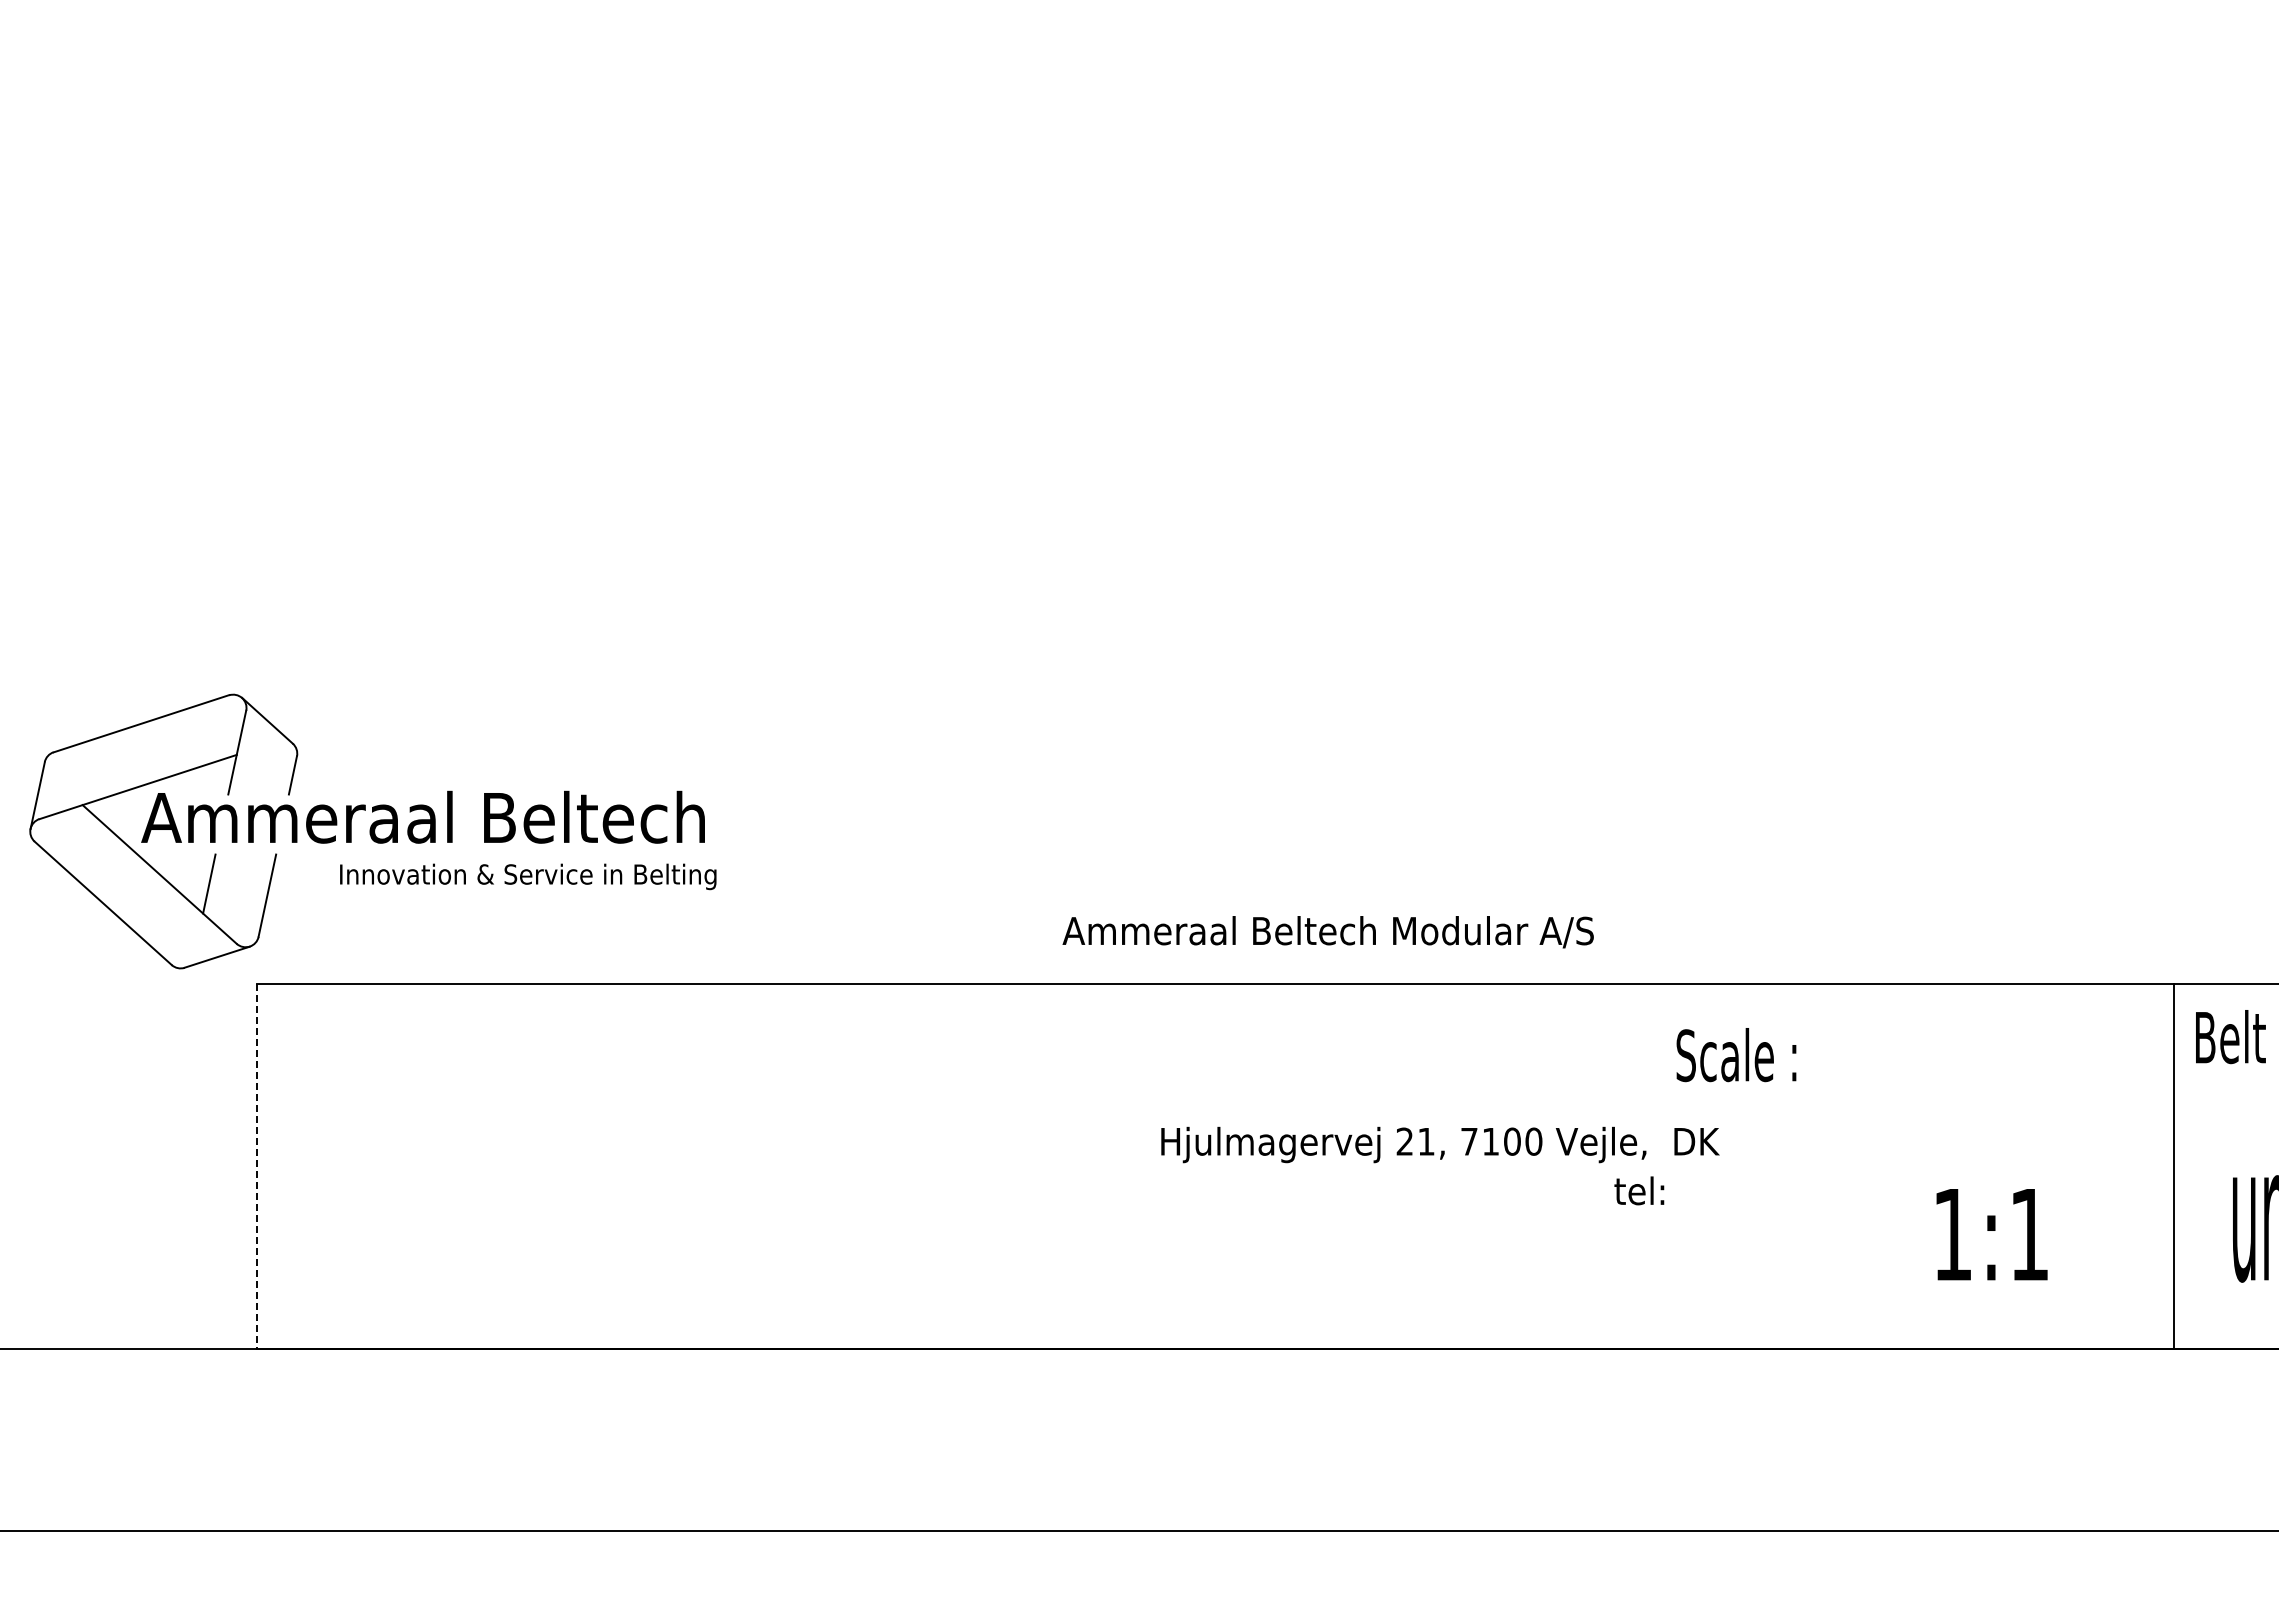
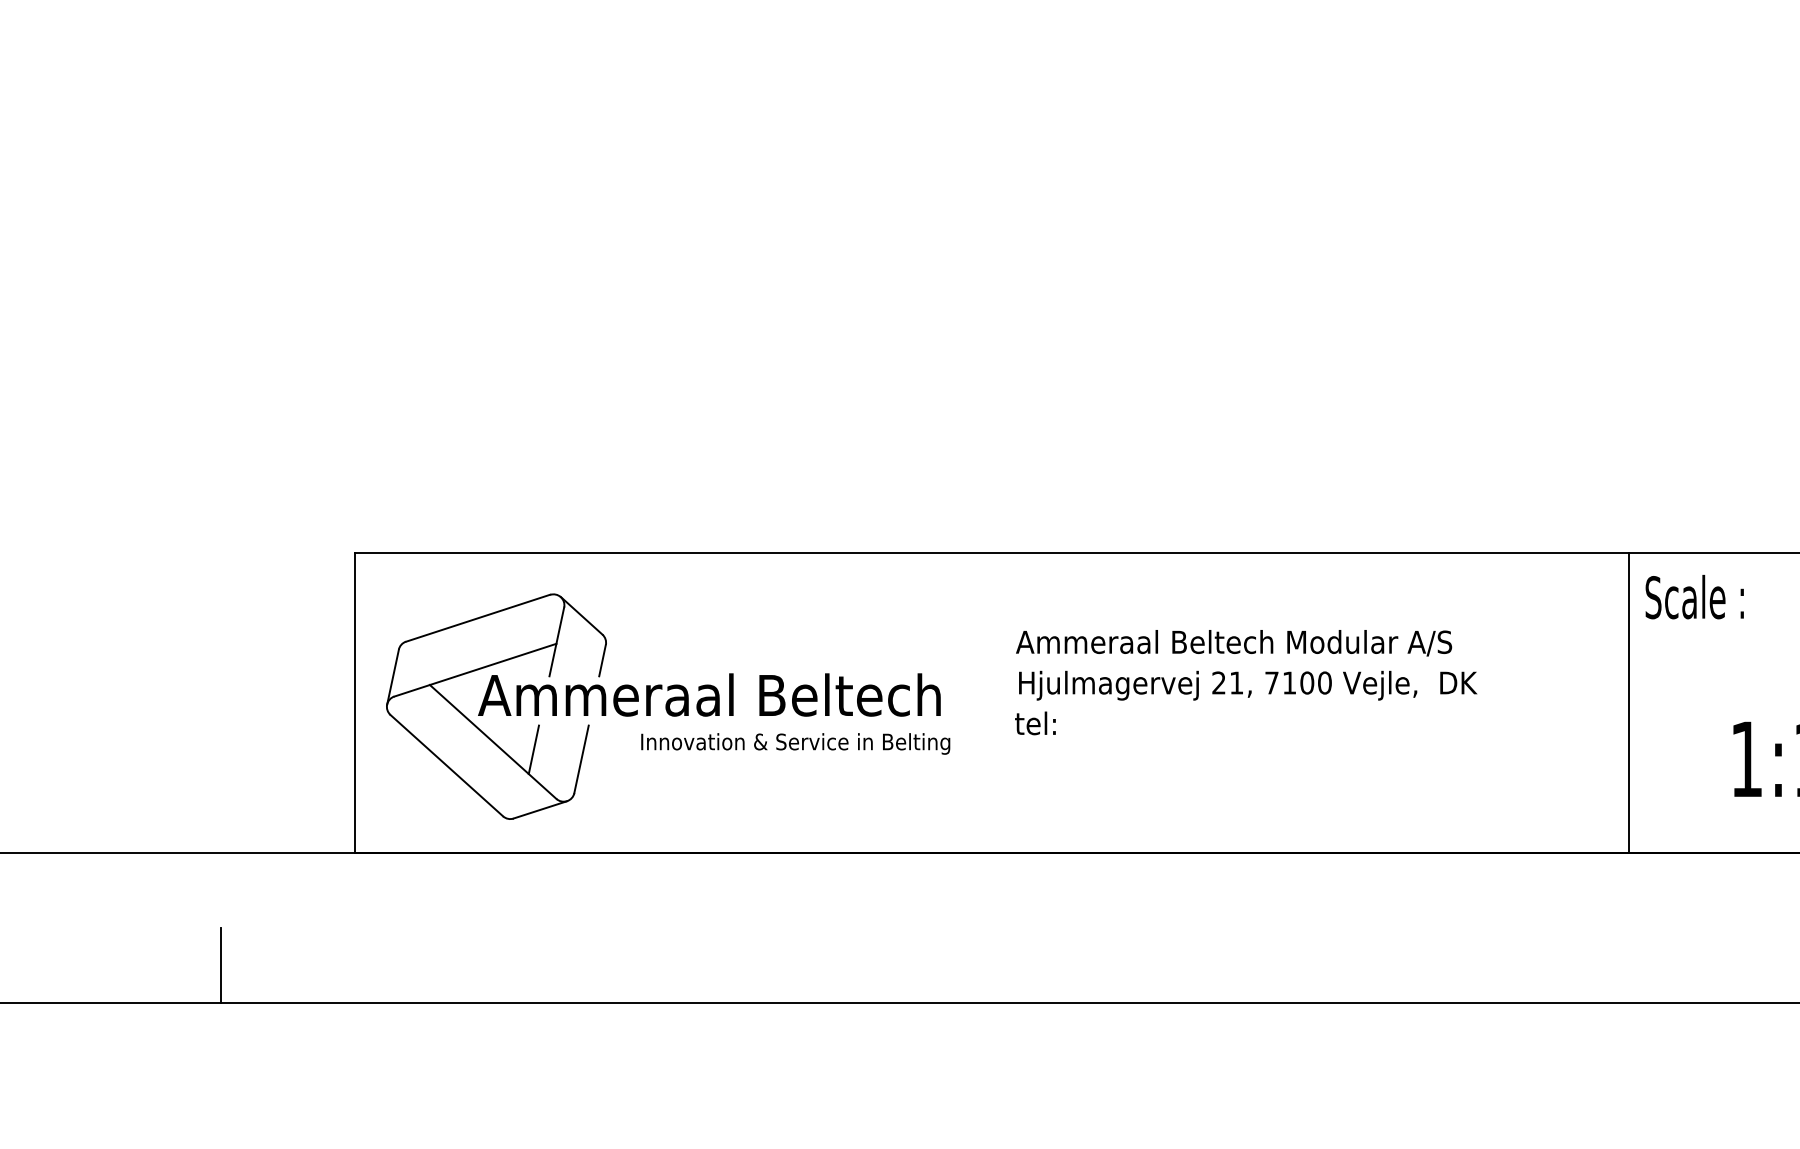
part: (372, 831) -> (667, 706), moved
text: (1327, 932) -> (1233, 643), moved
text: (1736, 1055) -> (1694, 597), moved
text: (1440, 1144) -> (1248, 685), moved
line: (1808, 1165) -> (1628, 702), added
line: (257, 1166) -> (355, 703), dashed -> solid
text: (1639, 1190) -> (1035, 723), moved
line: (93, 1485) -> (220, 965), added

